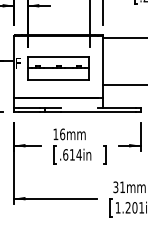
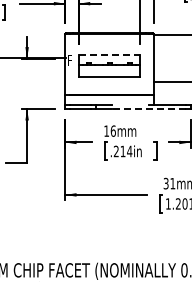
line: (58, 57) -> (109, 54), solid -> dashed
line: (98, 112) -> (148, 109), solid -> dashed
text: (64, 154) -> (115, 151), .614in -> .214in

